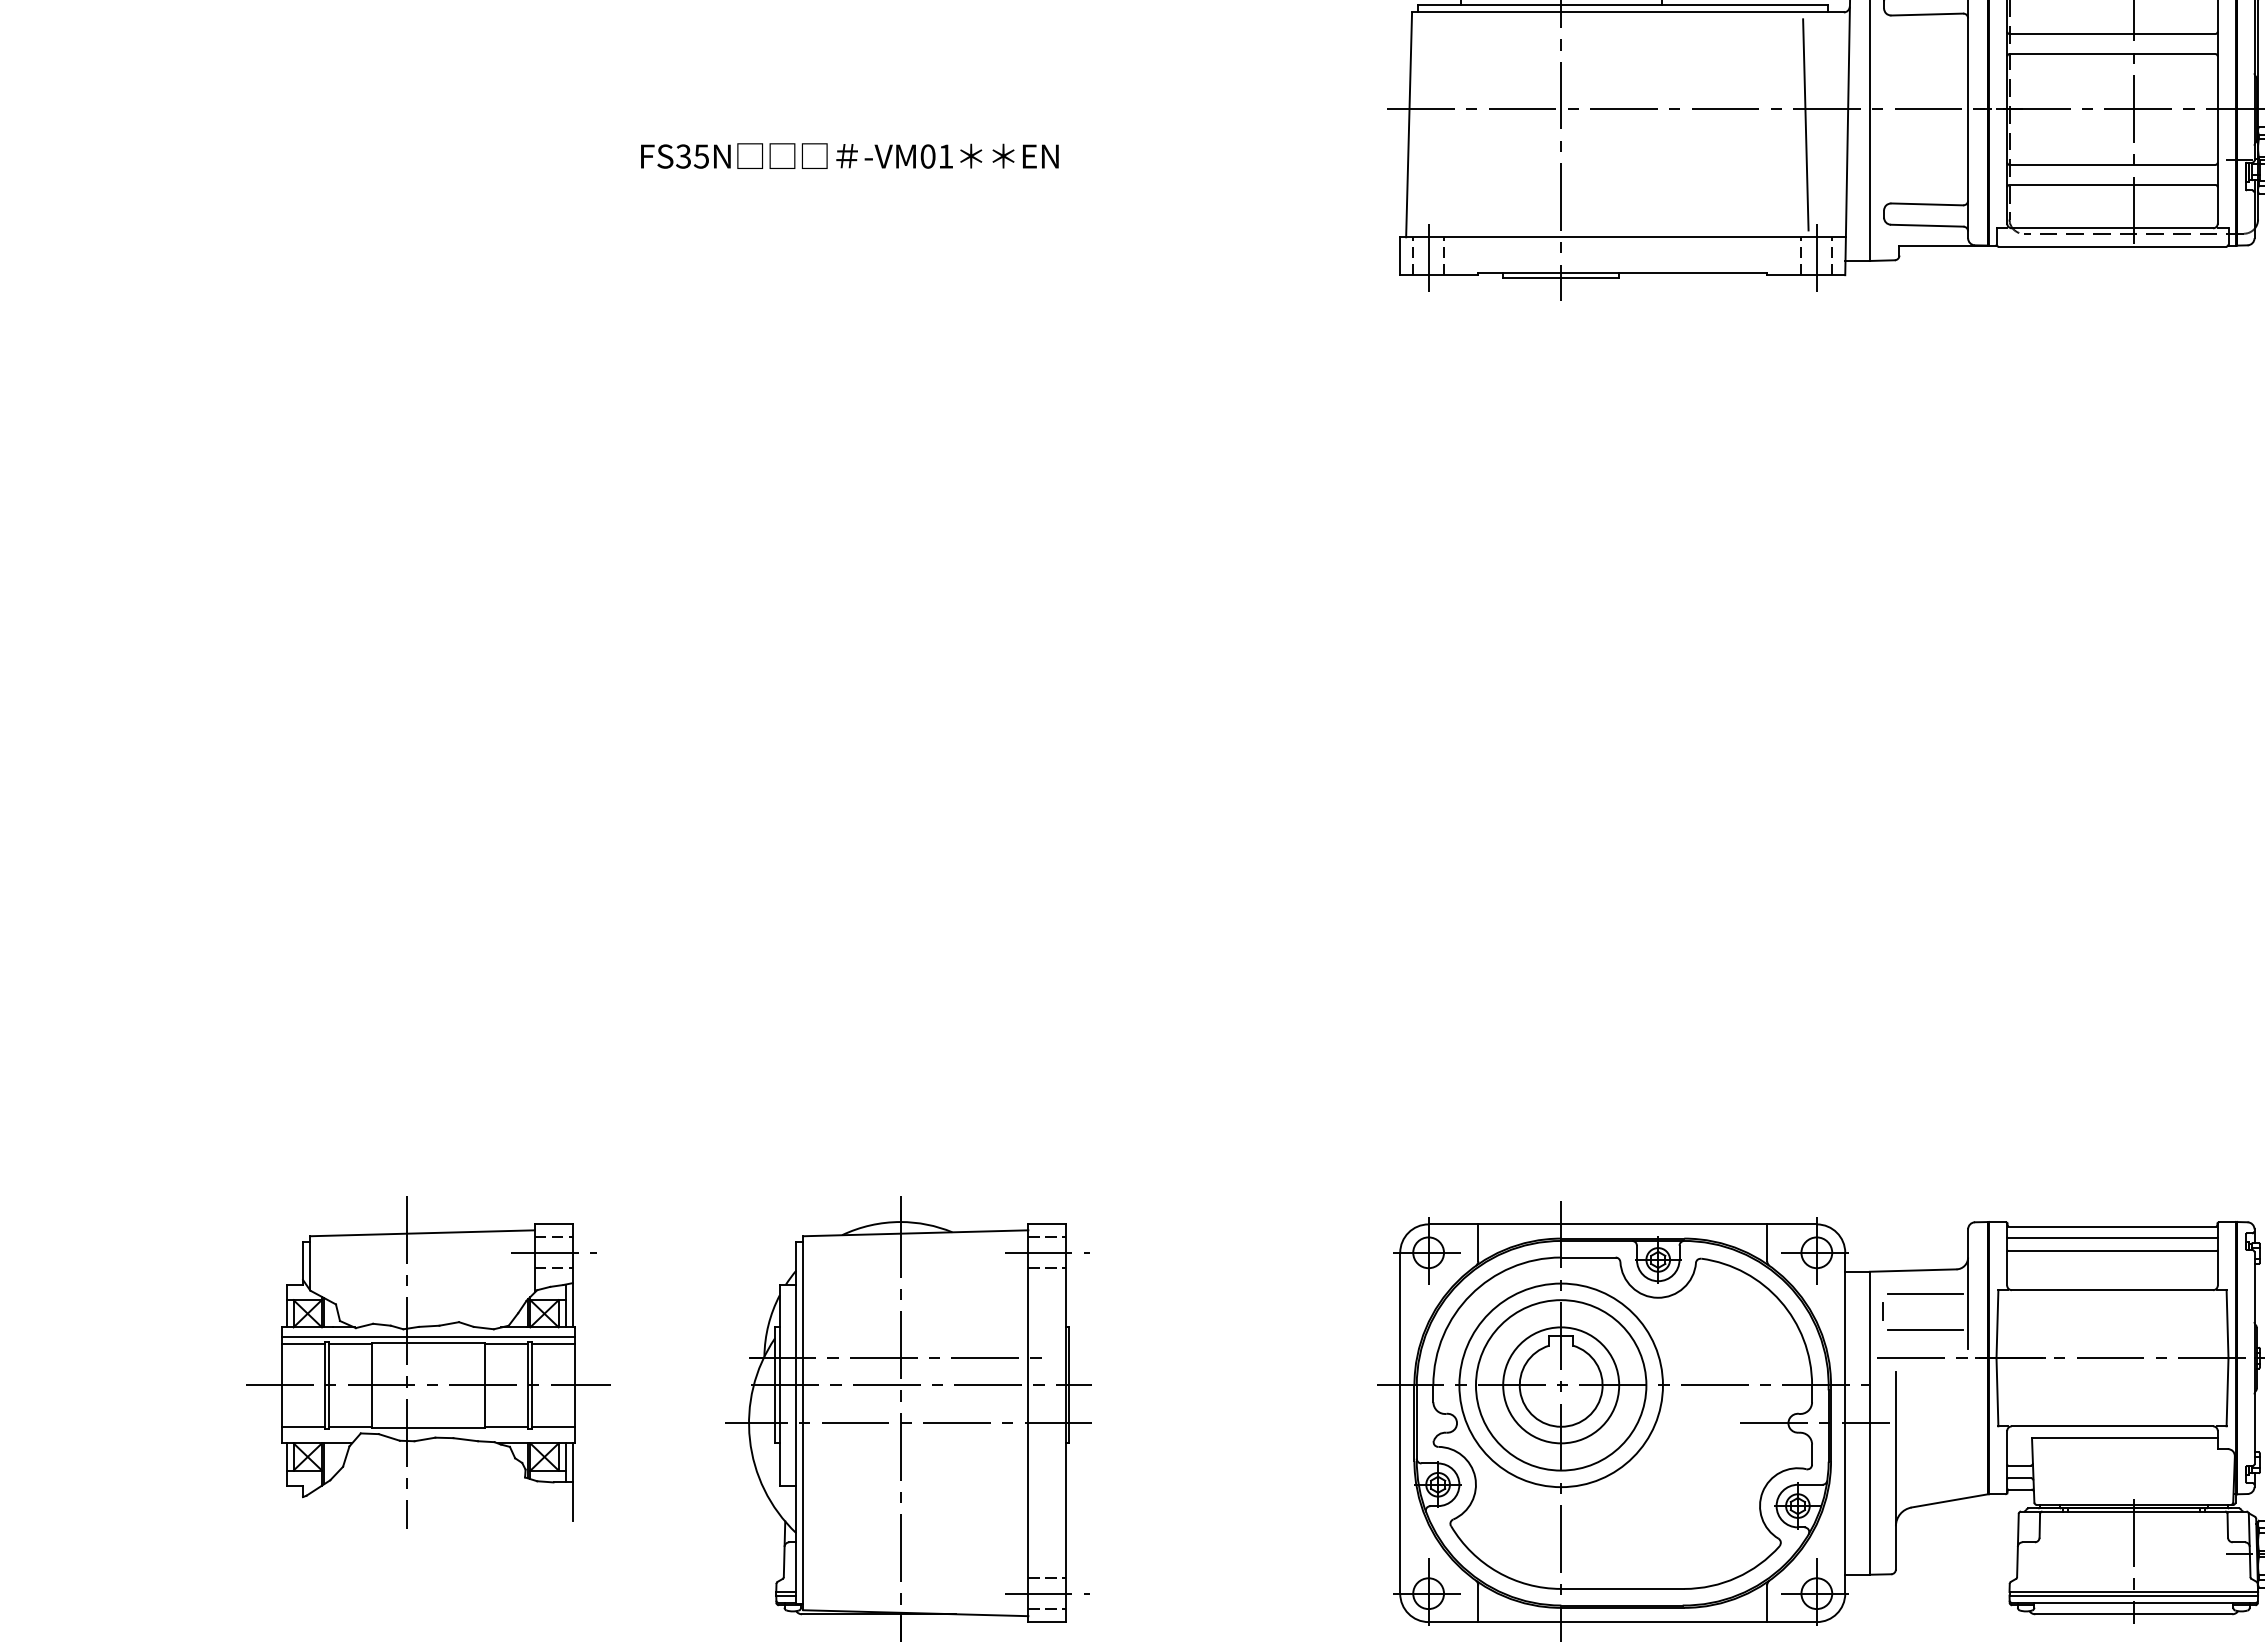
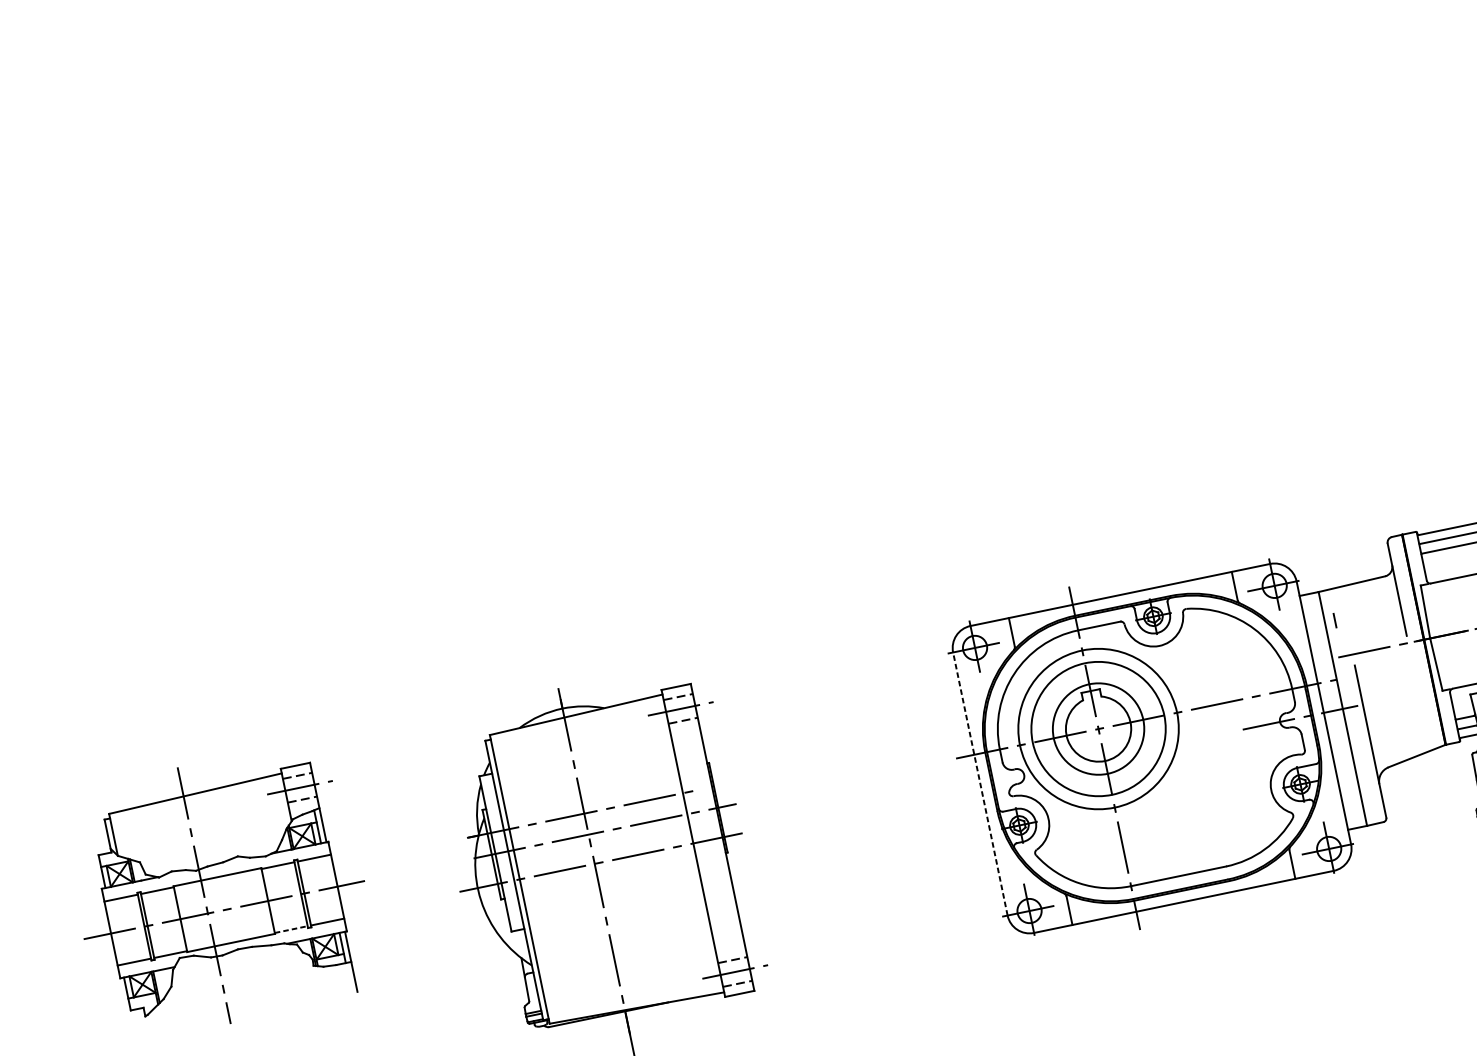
line: (1925, 1294) -> (1365, 600), removed
line: (1925, 1329) -> (1370, 627), removed
line: (428, 1337) -> (216, 873), removed
line: (1400, 1422) -> (980, 783), solid -> dashed
line: (507, 1426) -> (291, 929), solid -> dashed

